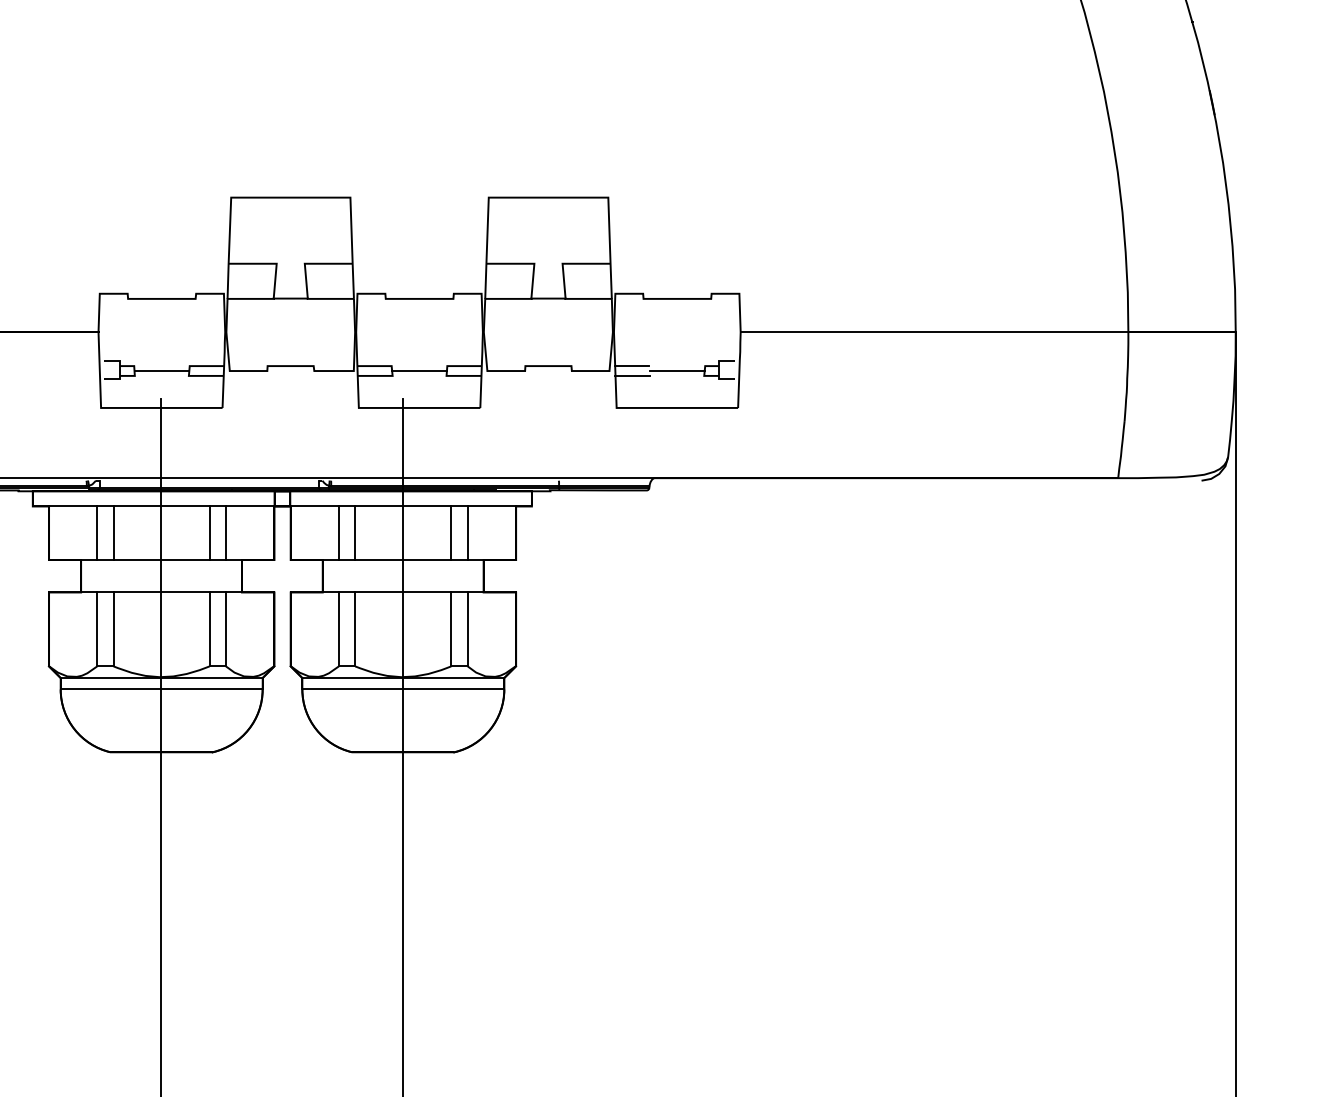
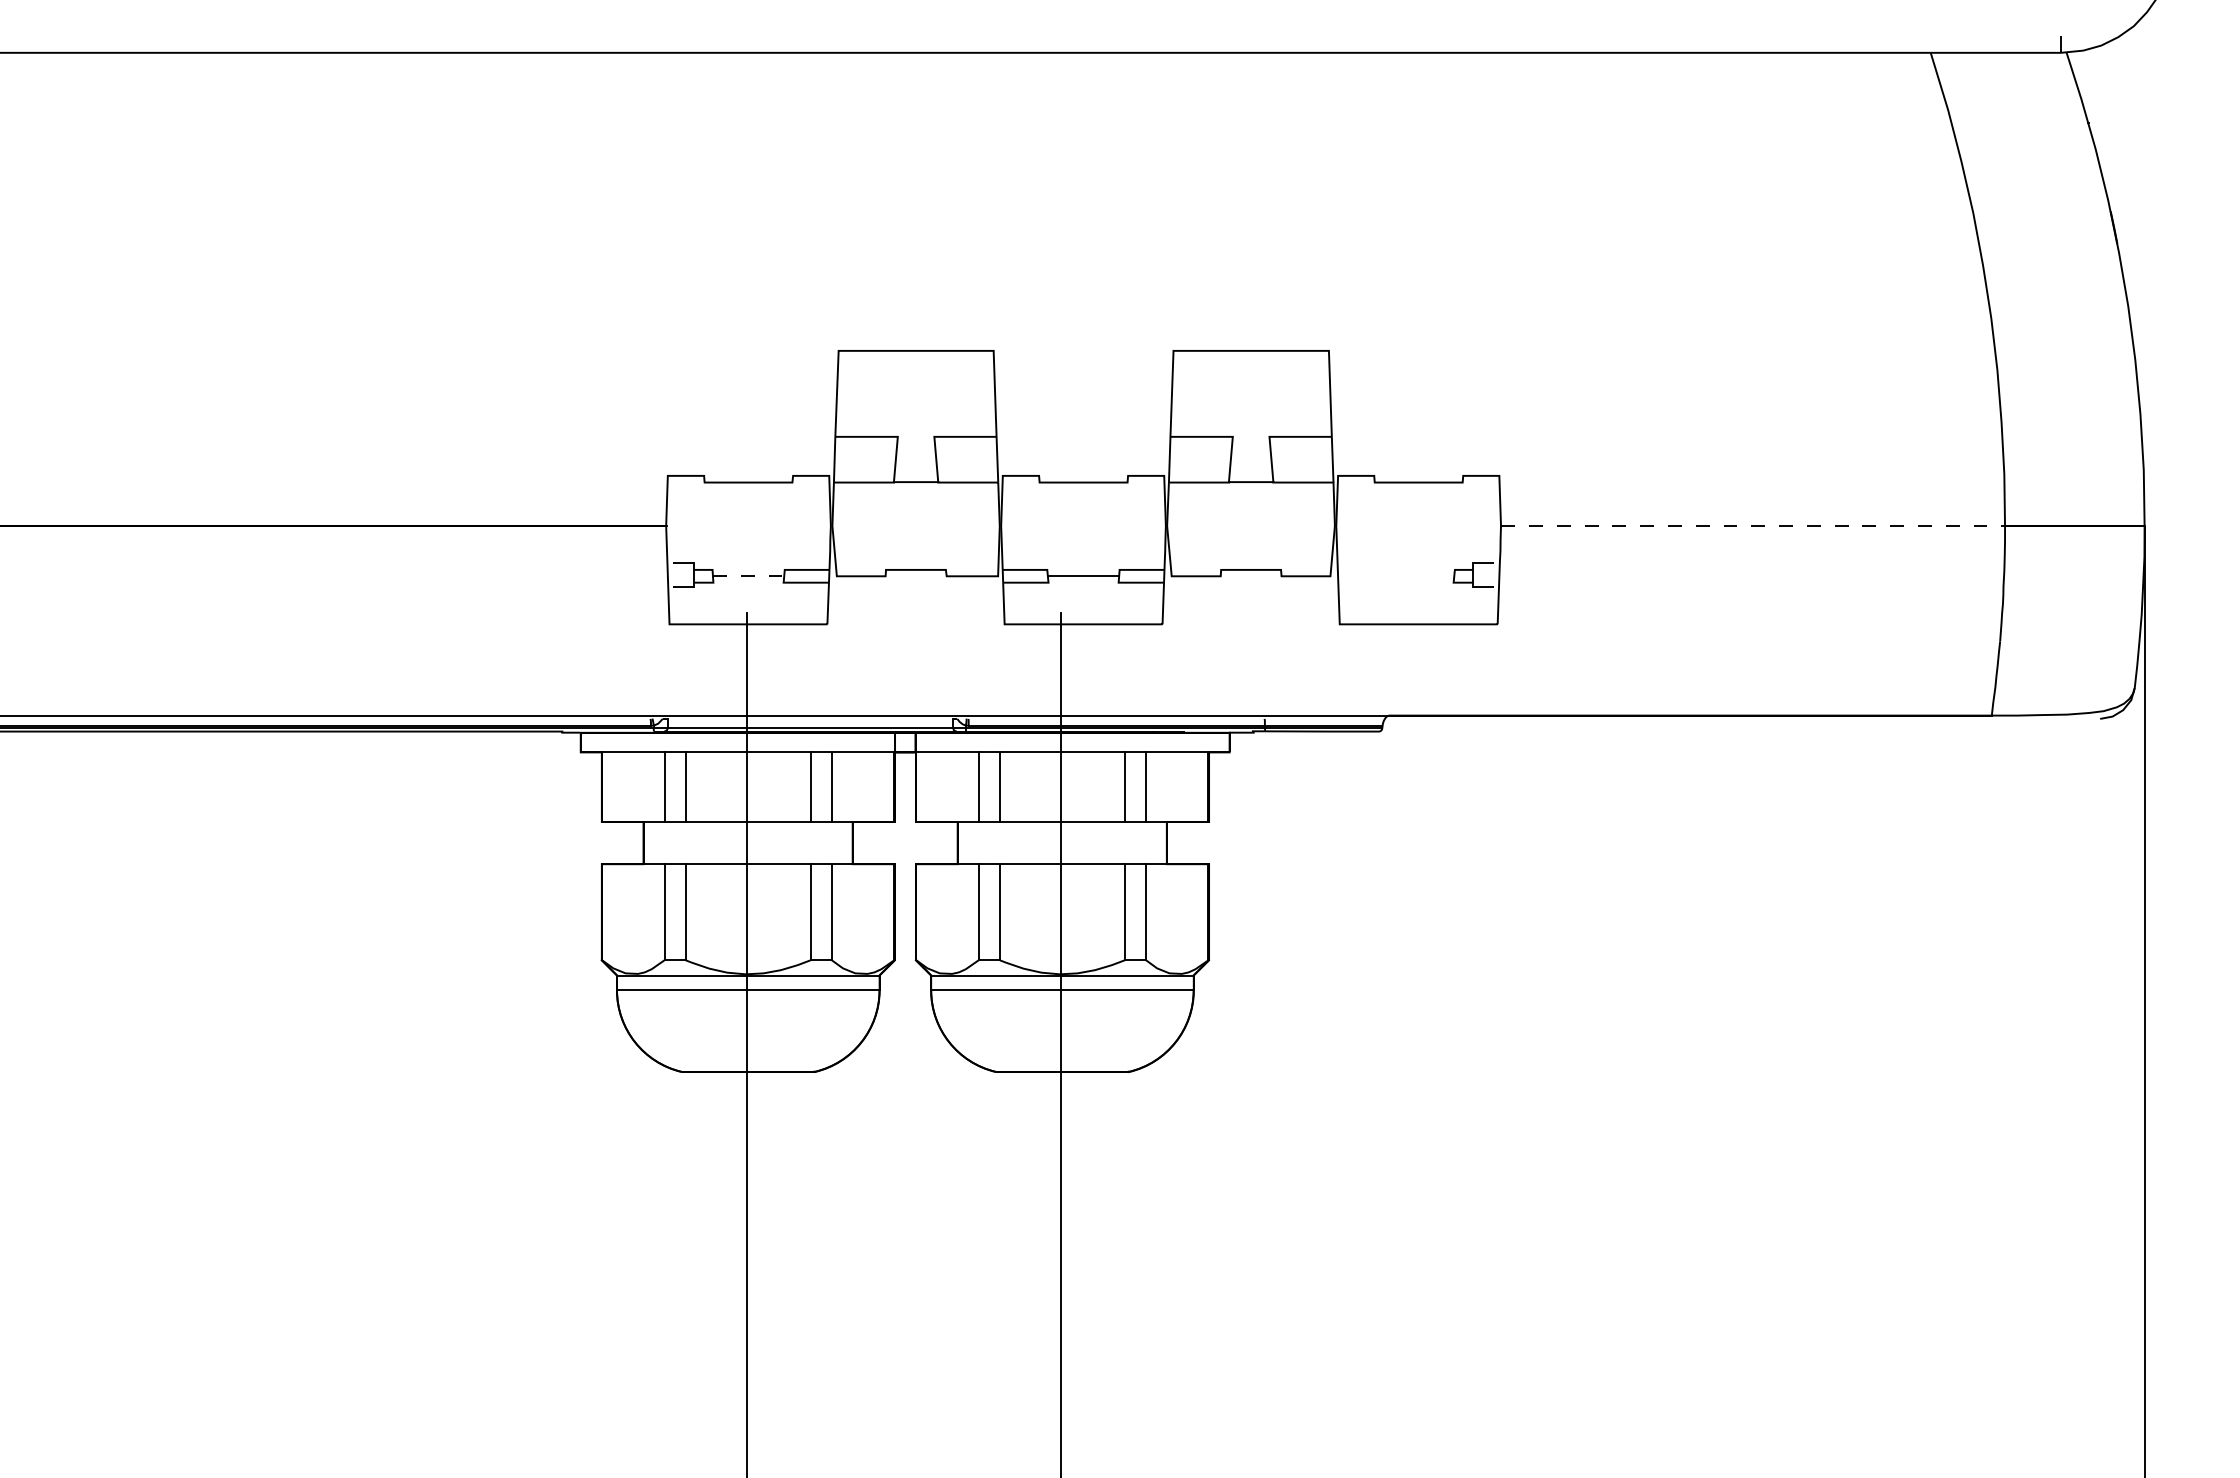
line: (934, 332) -> (1753, 526), solid -> dashed
line: (631, 365) -> (1359, 569), removed
line: (161, 371) -> (748, 576), solid -> dashed
line: (677, 371) -> (1418, 576), removed
line: (632, 375) -> (1360, 582), removed

